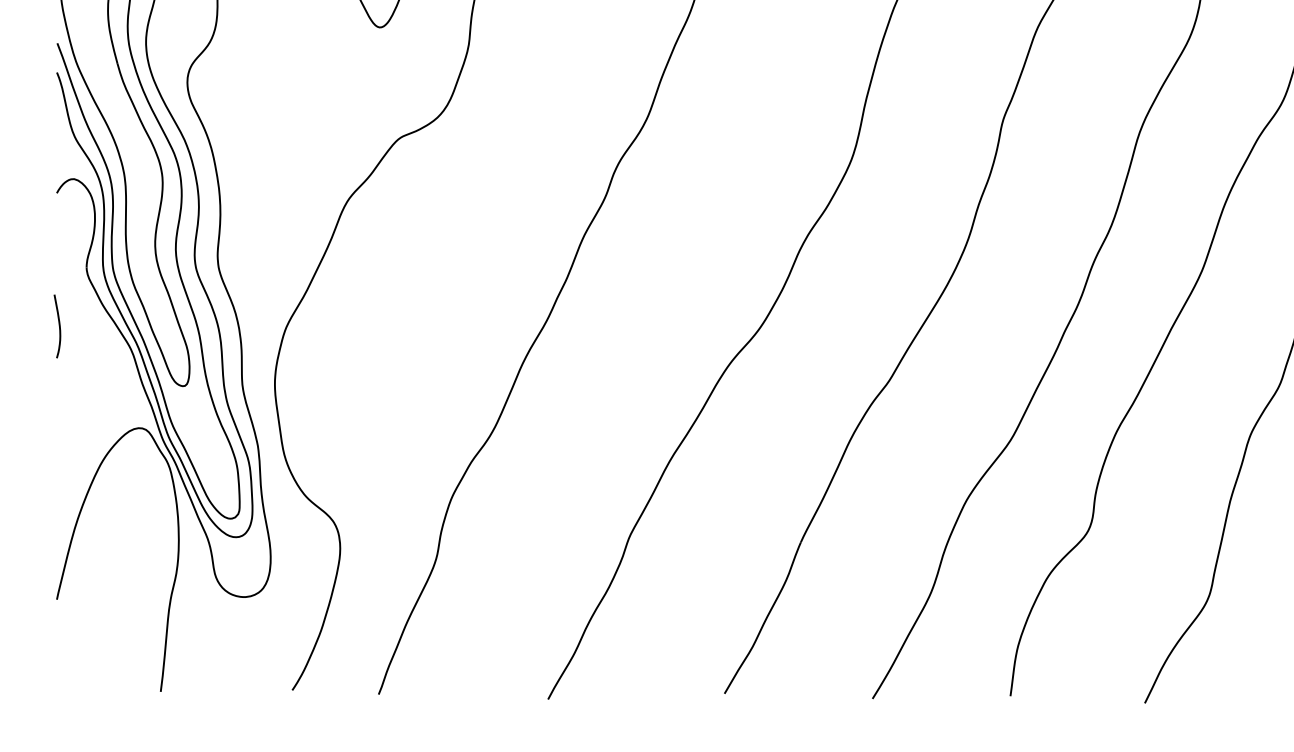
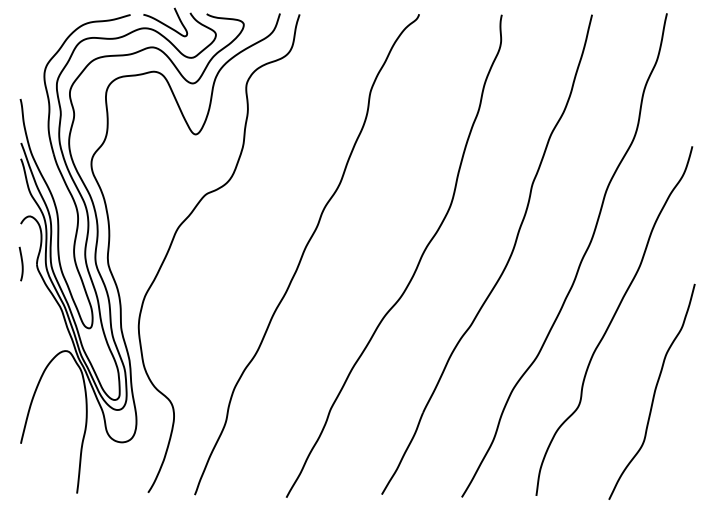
curve: (57, 325) -> (21, 263), moved

